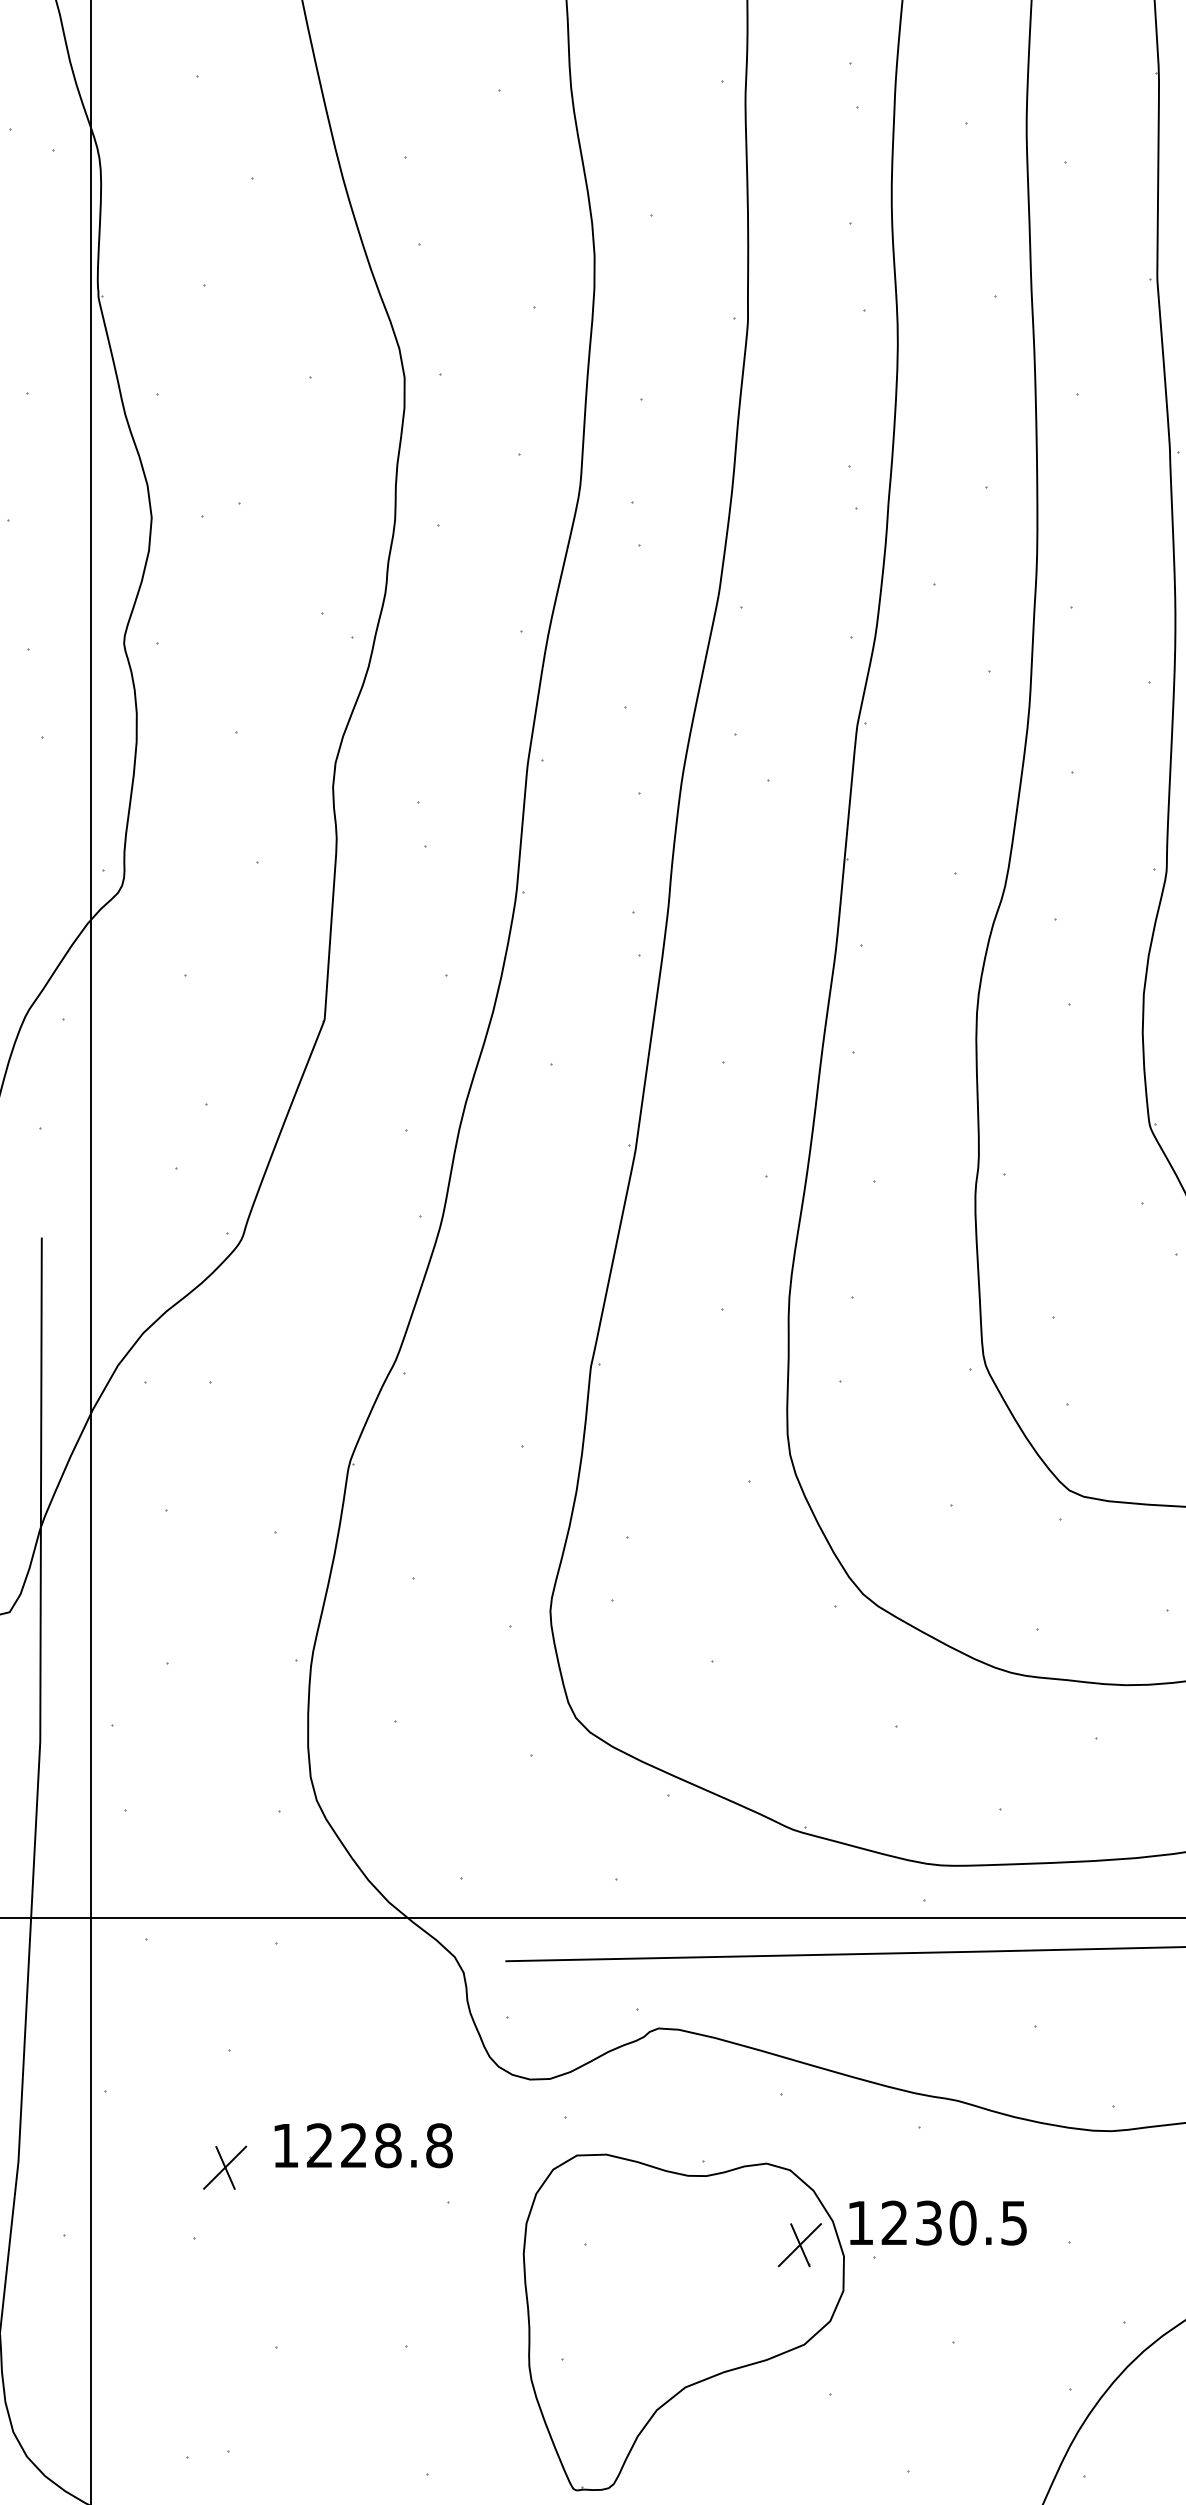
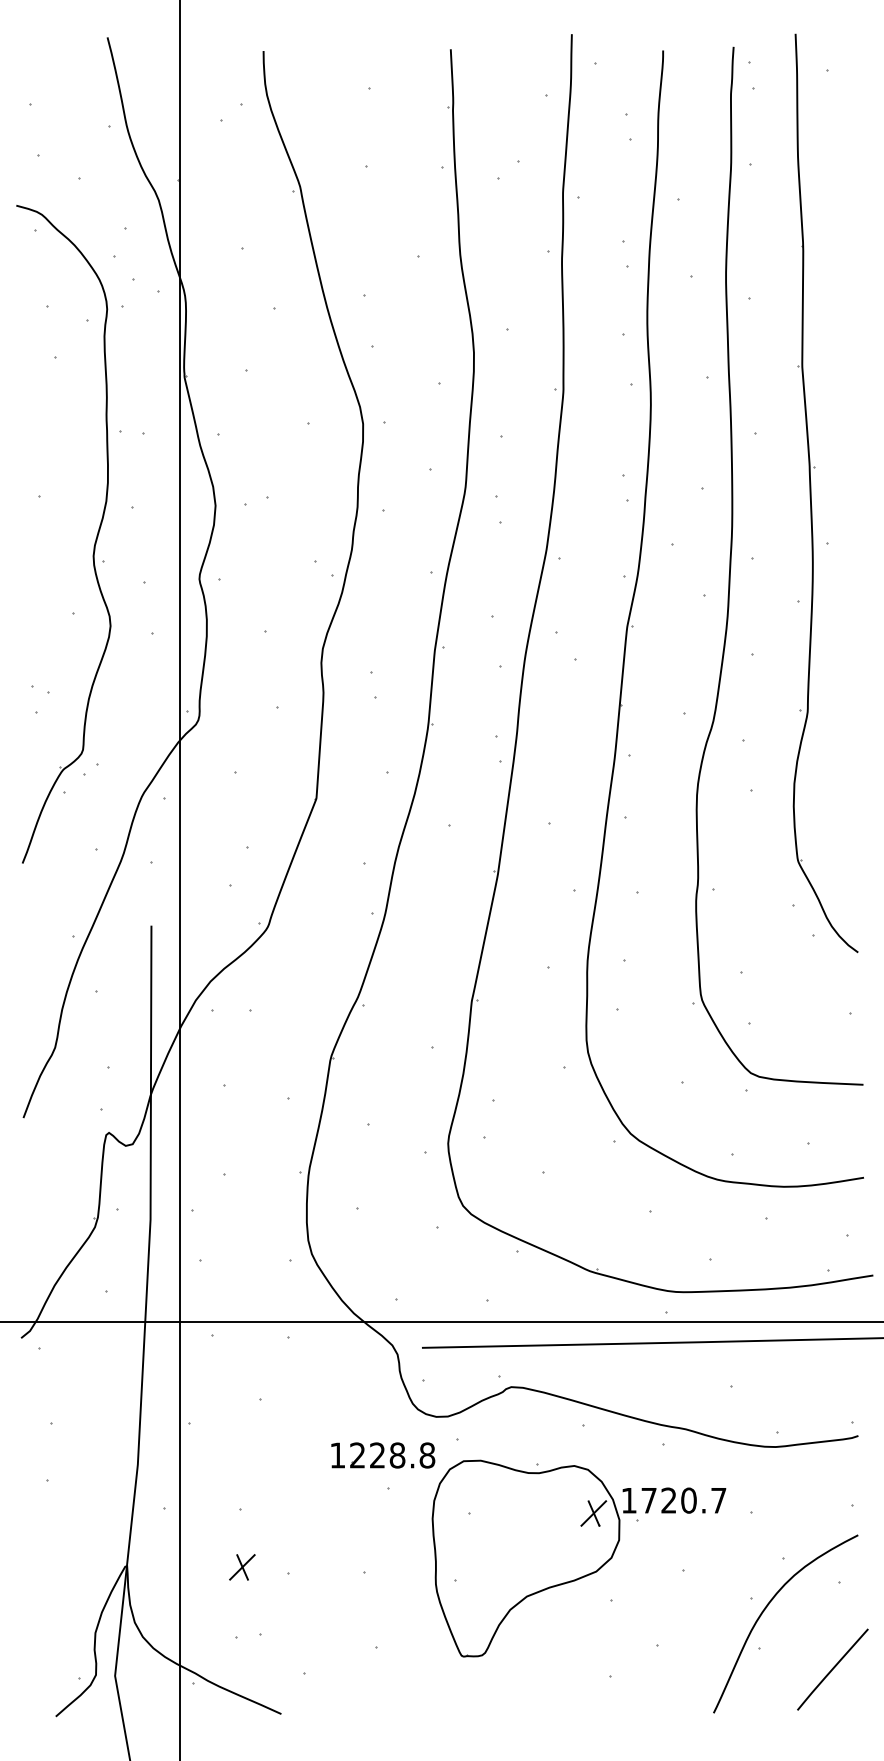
part: (364, 2145) -> (383, 1455), moved
part: (225, 2167) -> (242, 1567), moved
text: (953, 2222) -> (683, 1500), 1230.5 -> 1720.7

